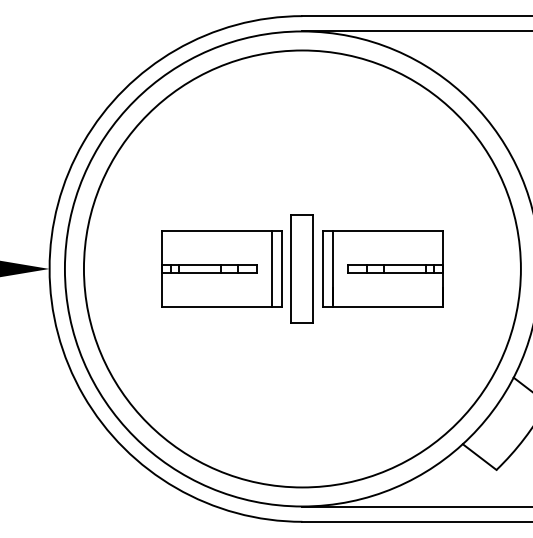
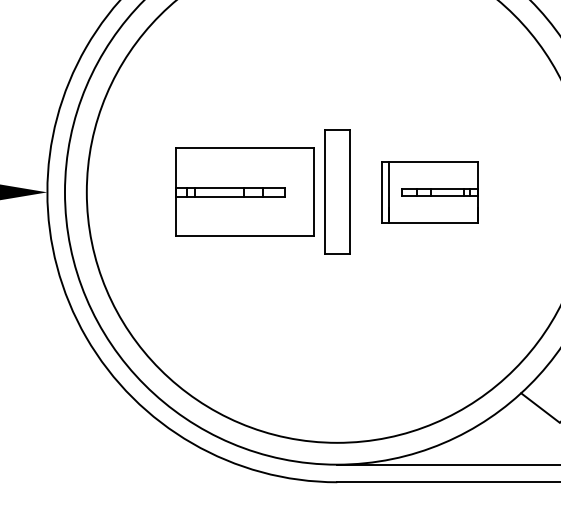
line: (272, 268) -> (302, 191), removed
part: (382, 268) -> (429, 191), size x0.7

